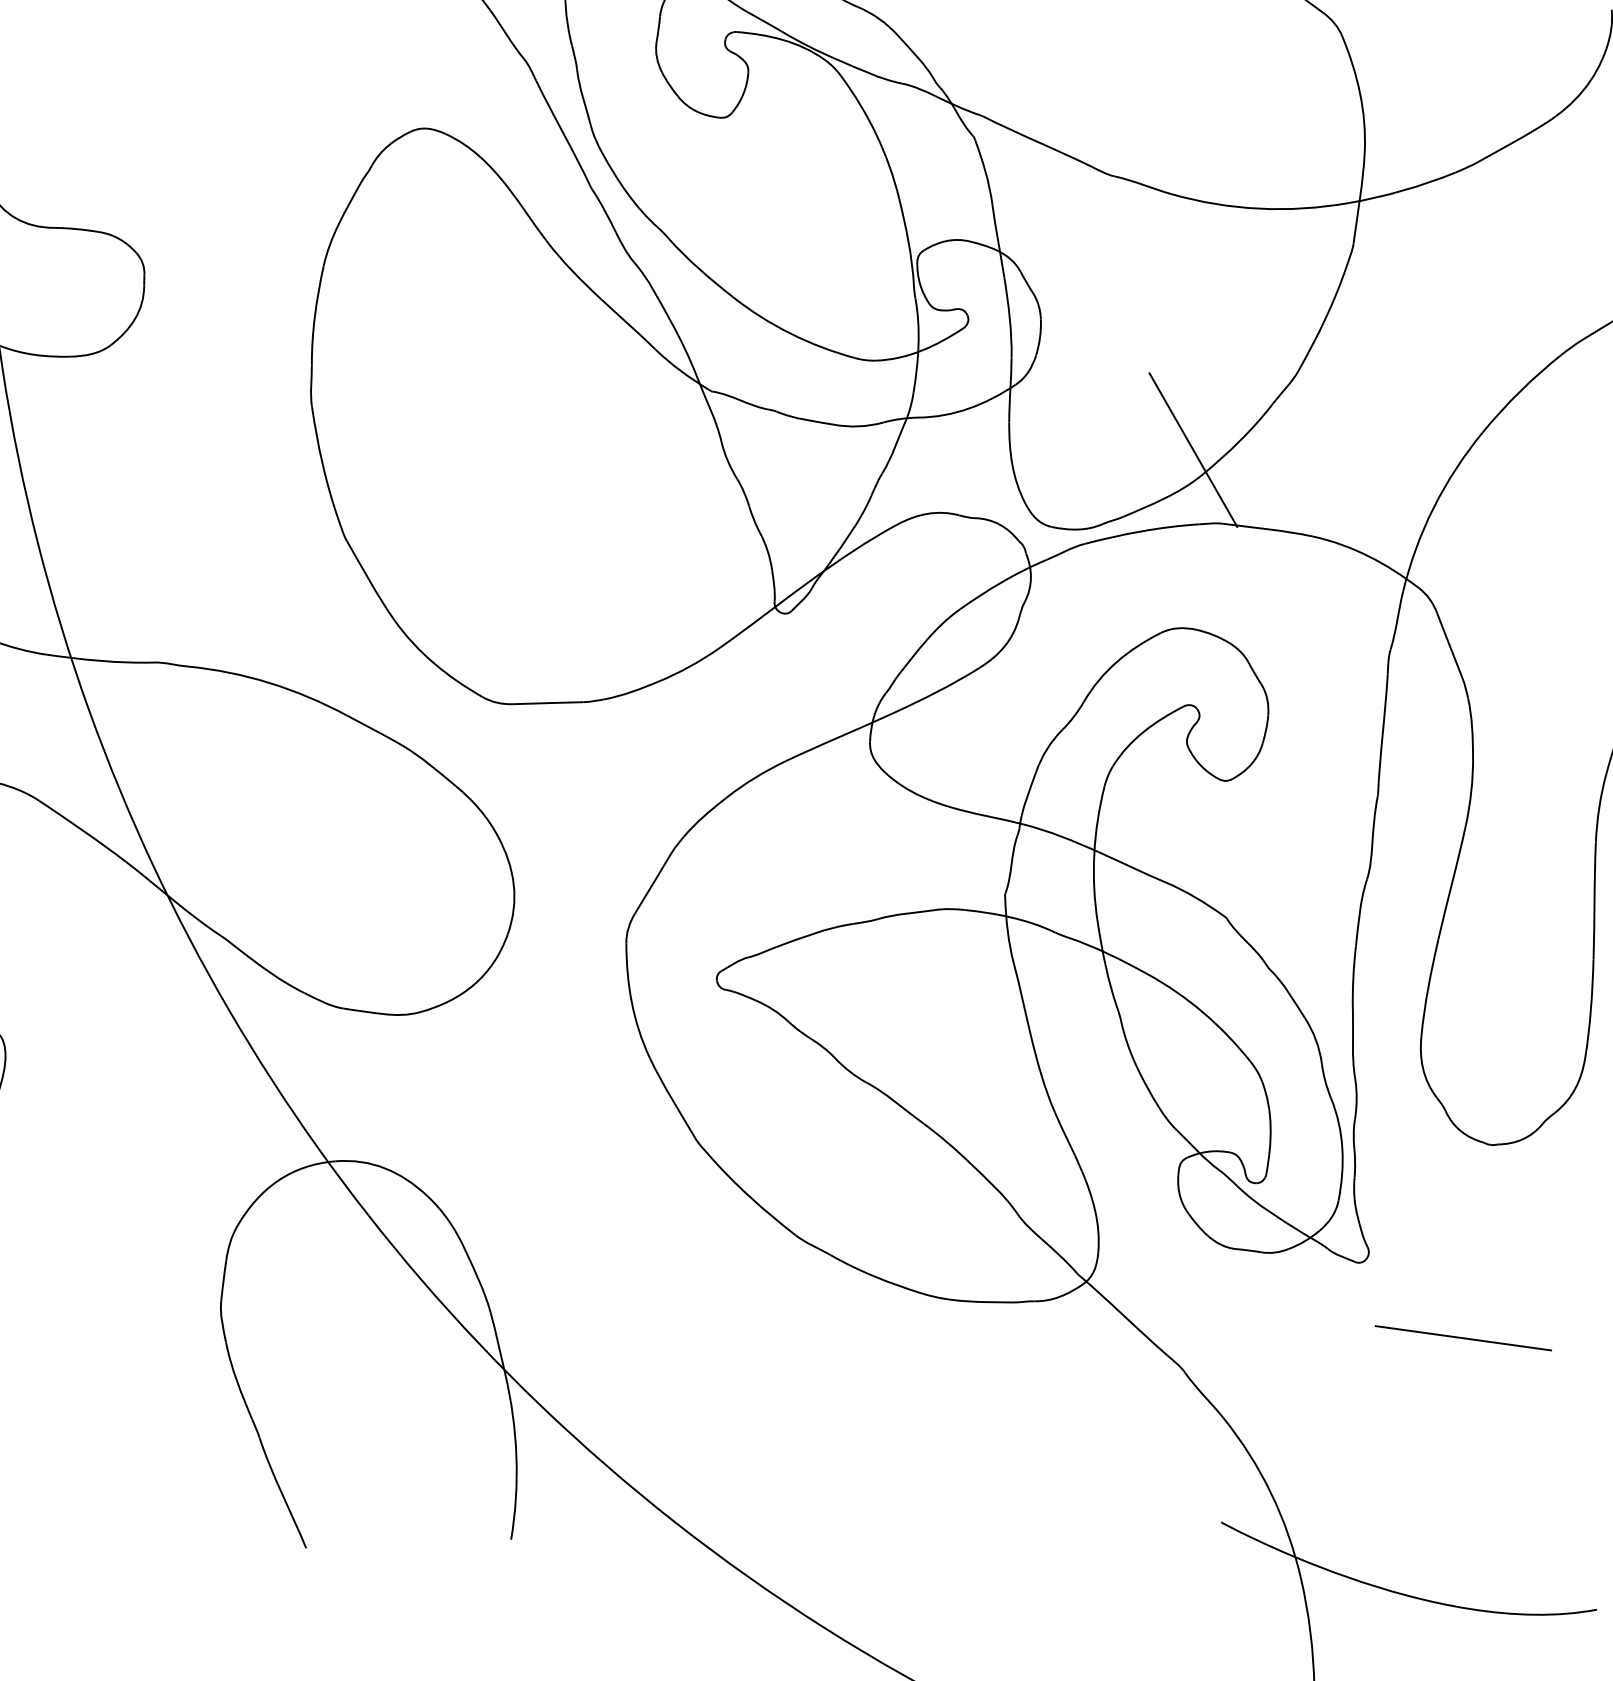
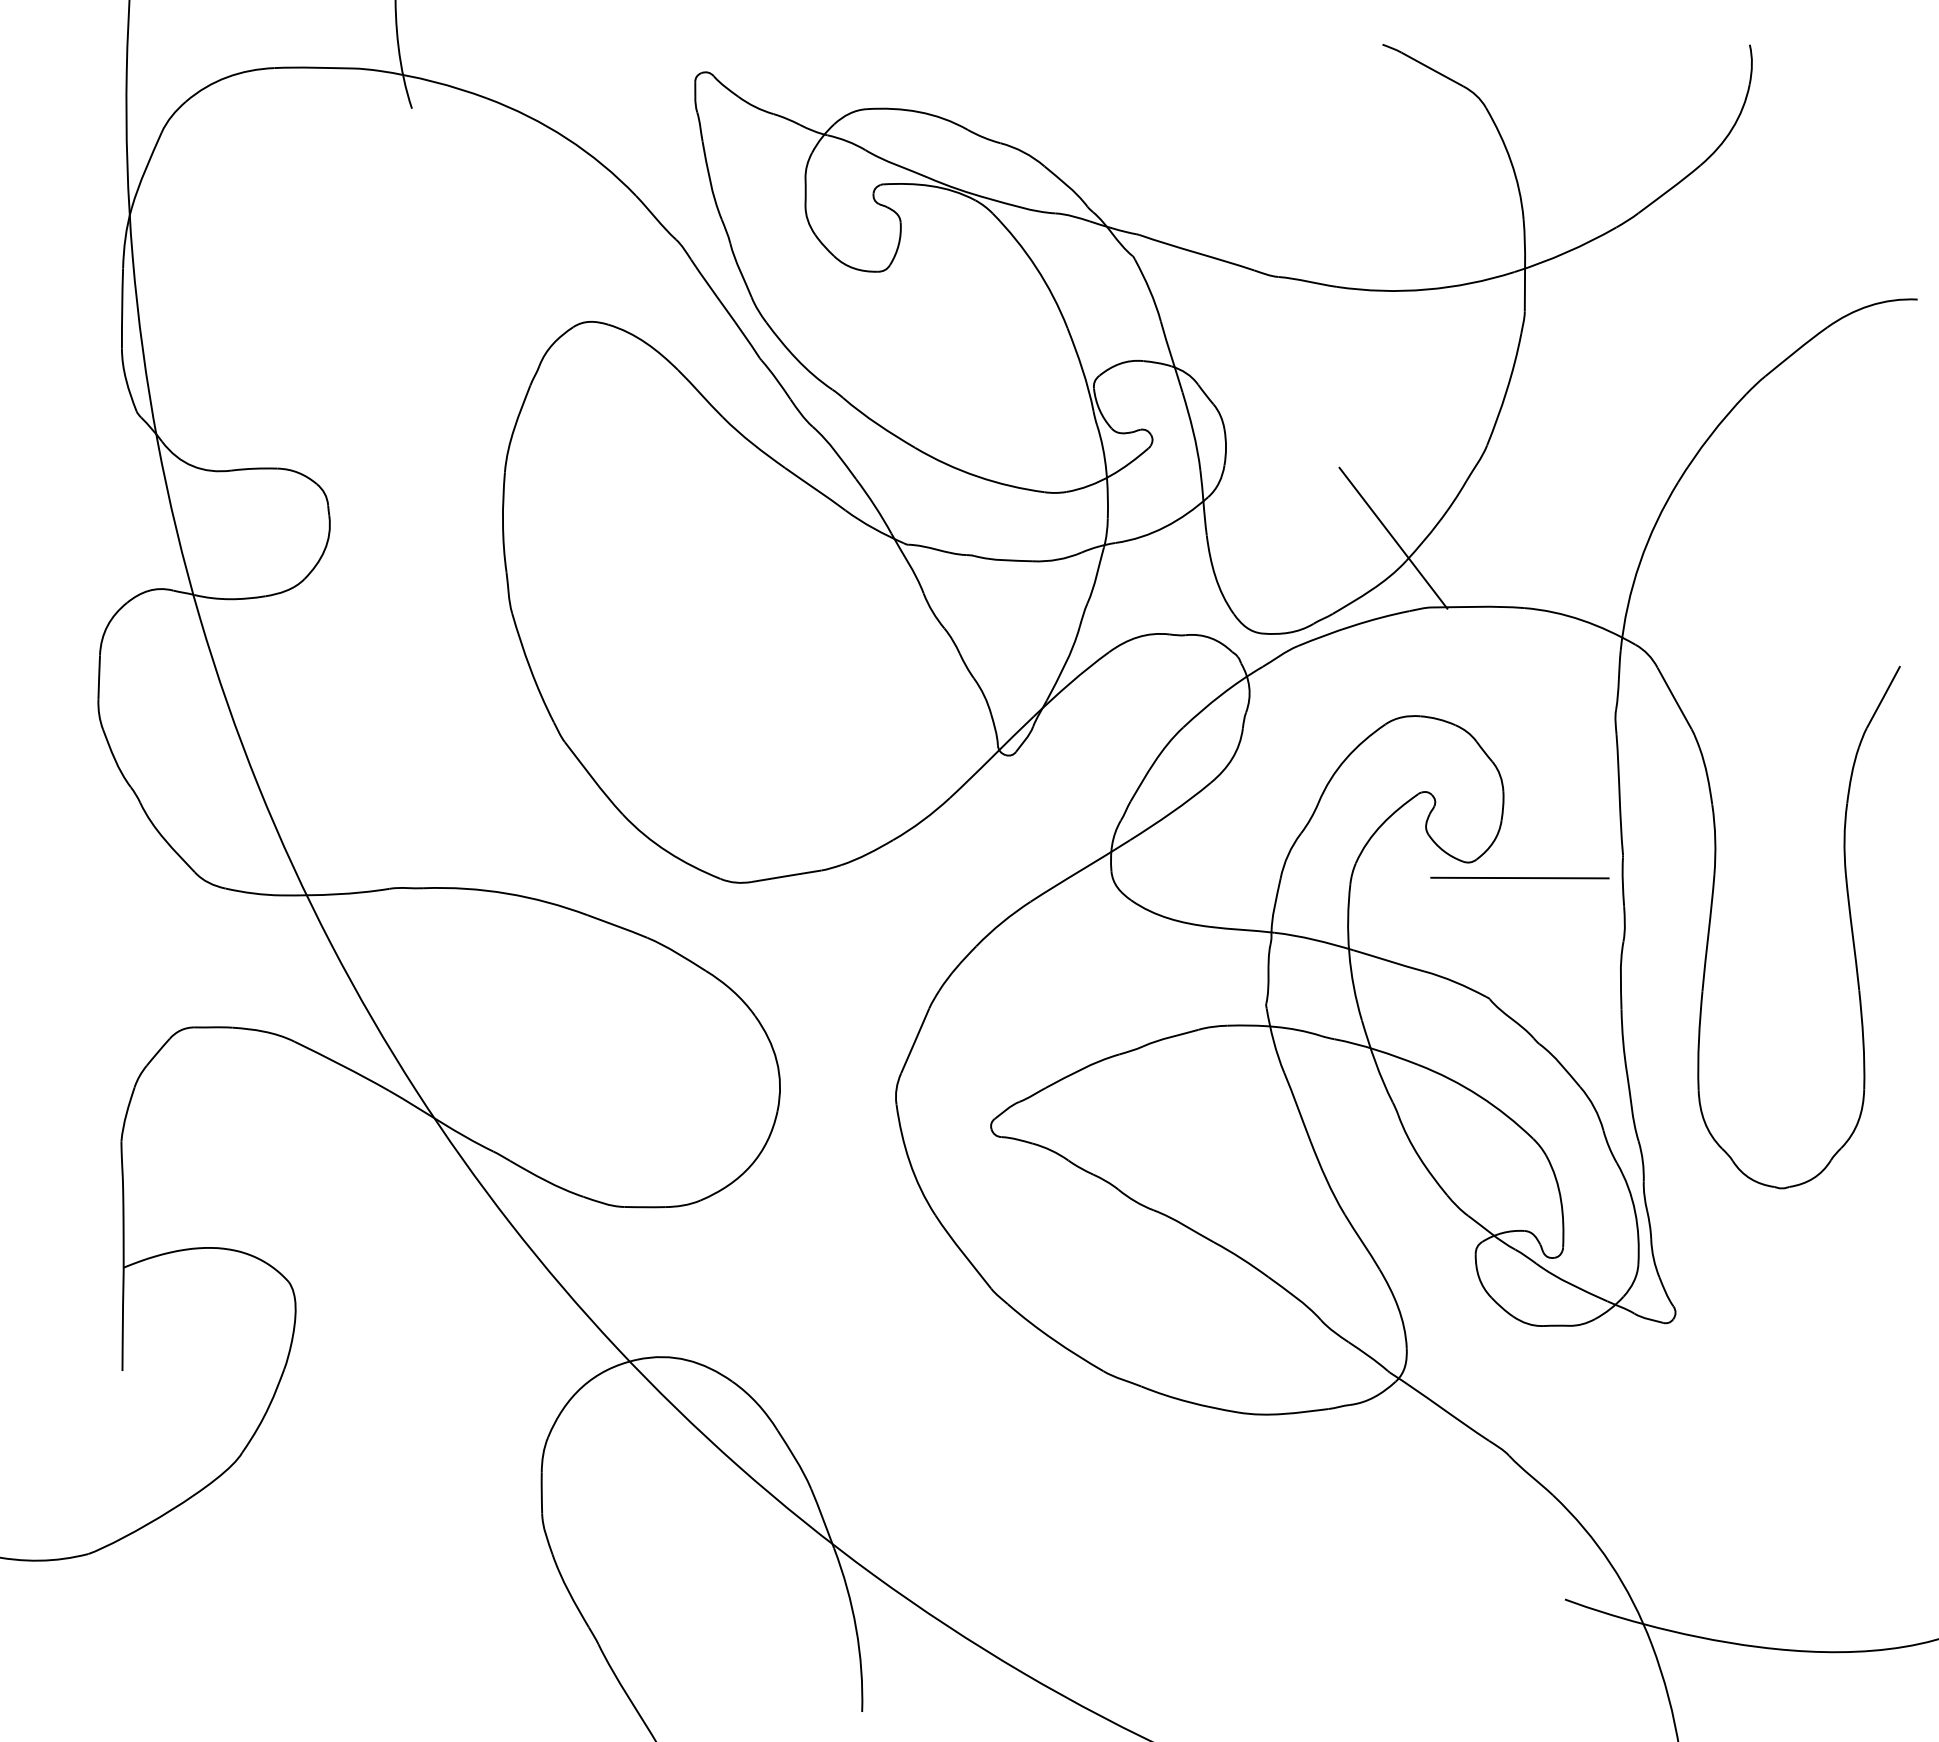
line: (1463, 1337) -> (1519, 877), moved

